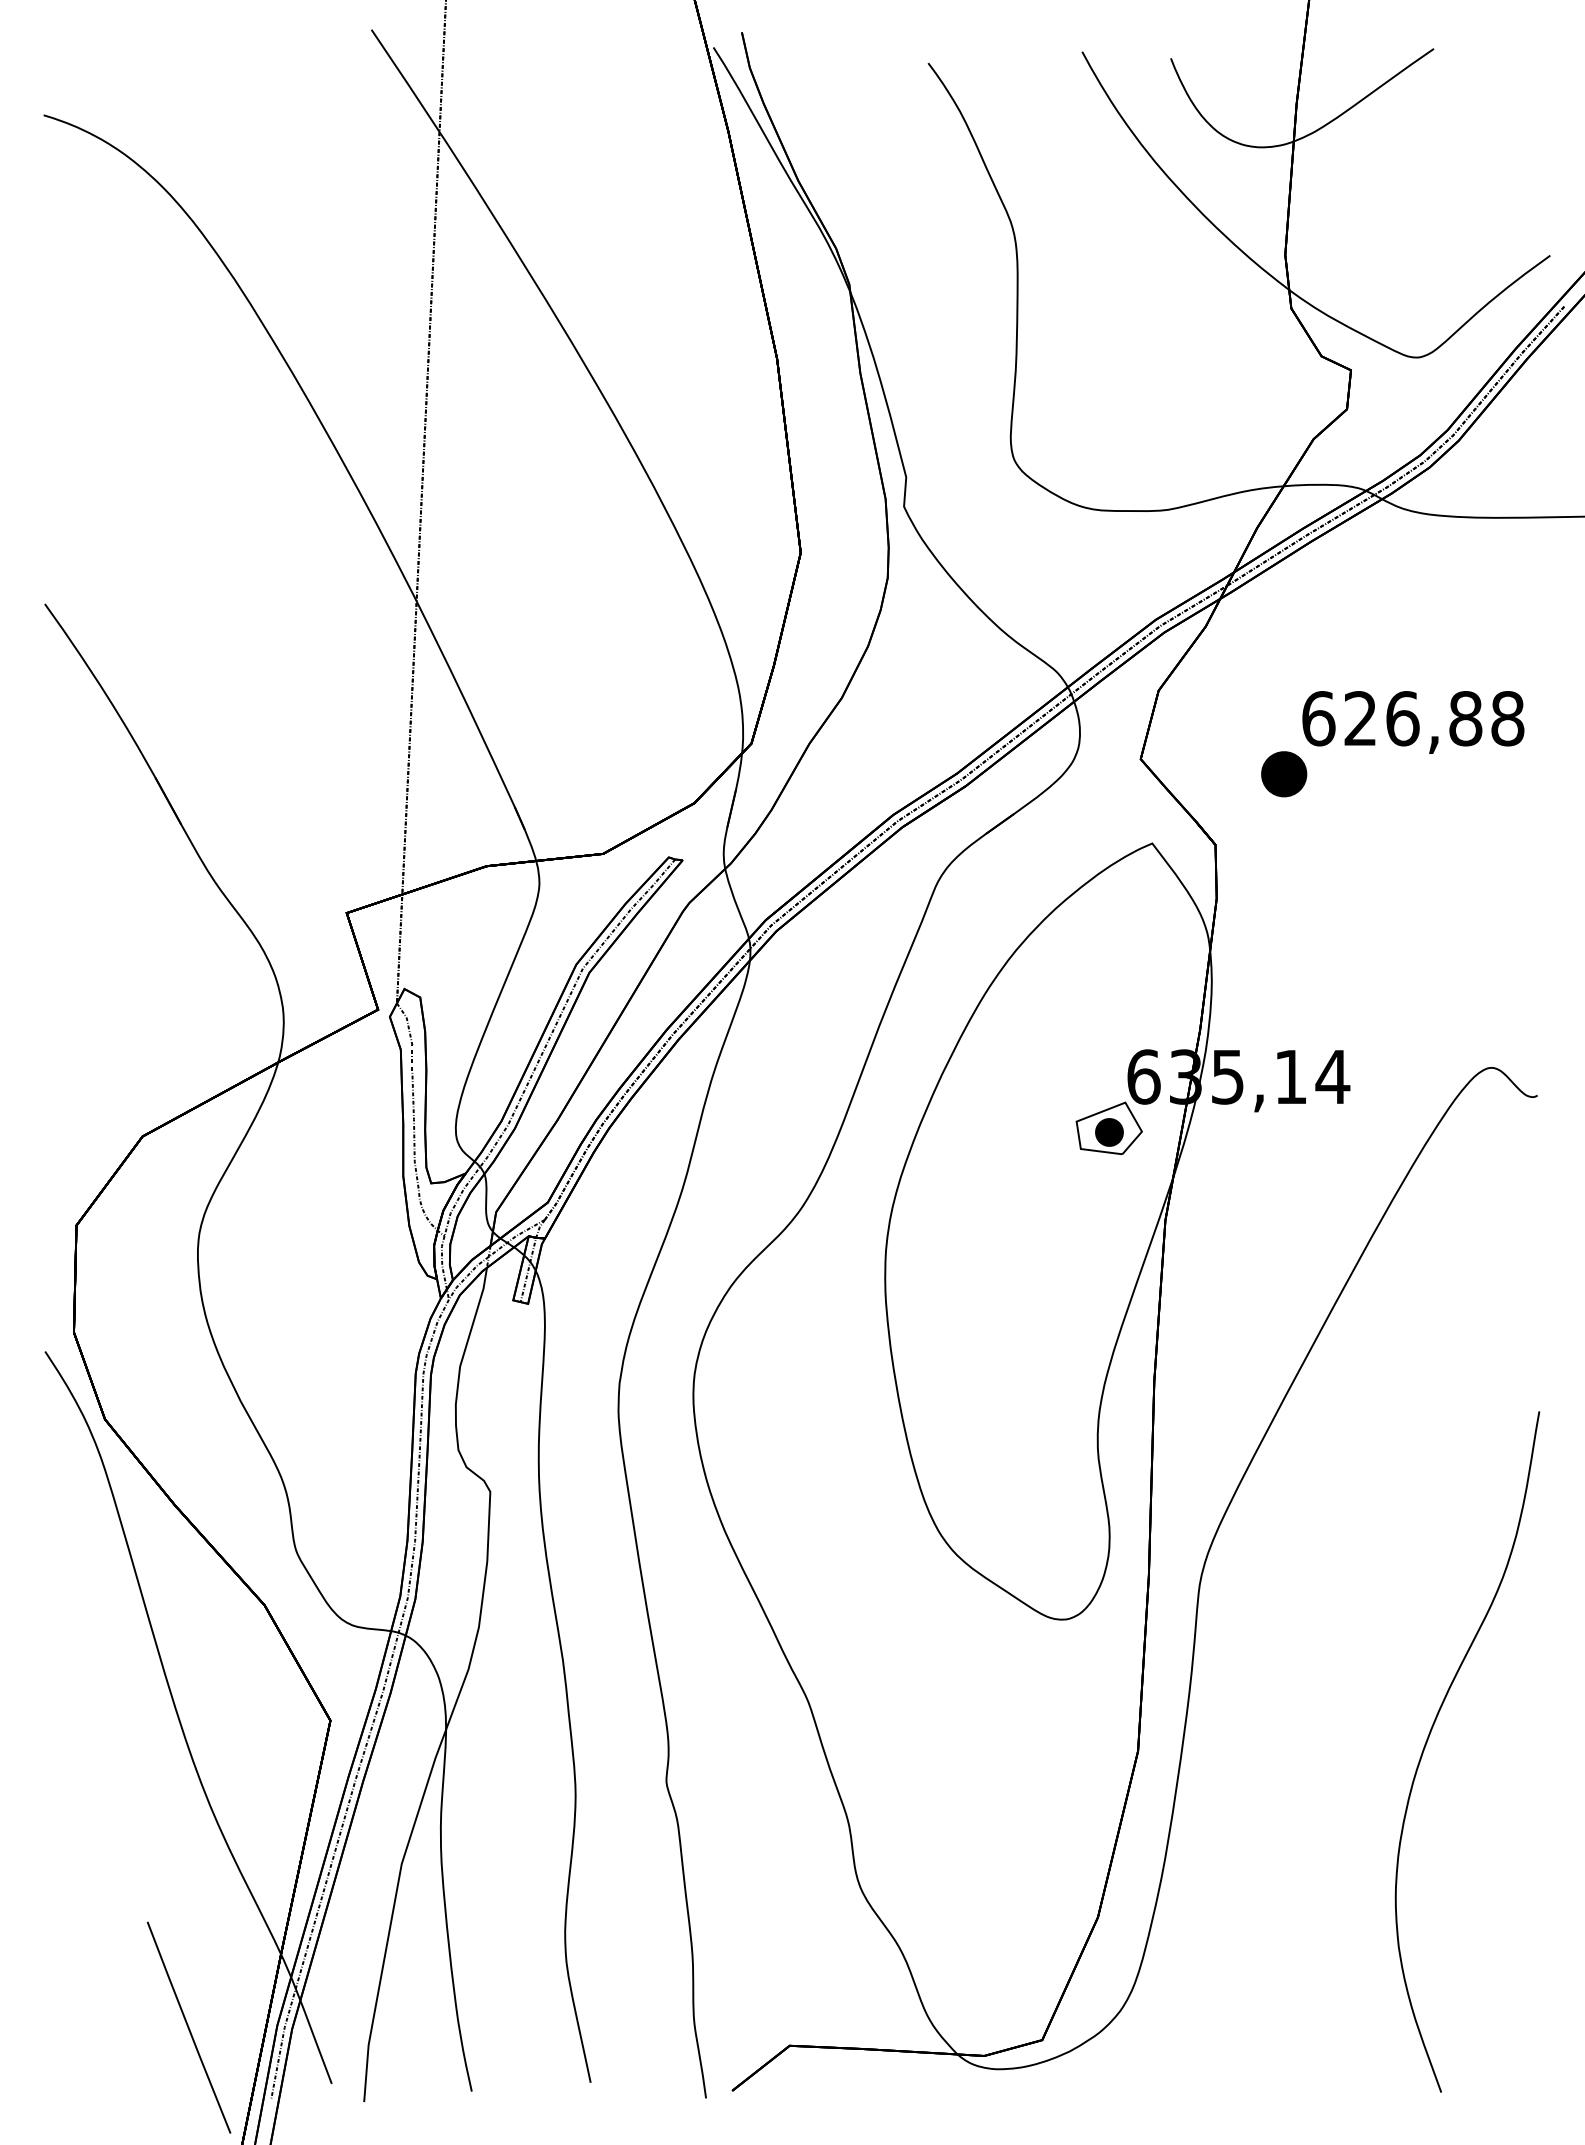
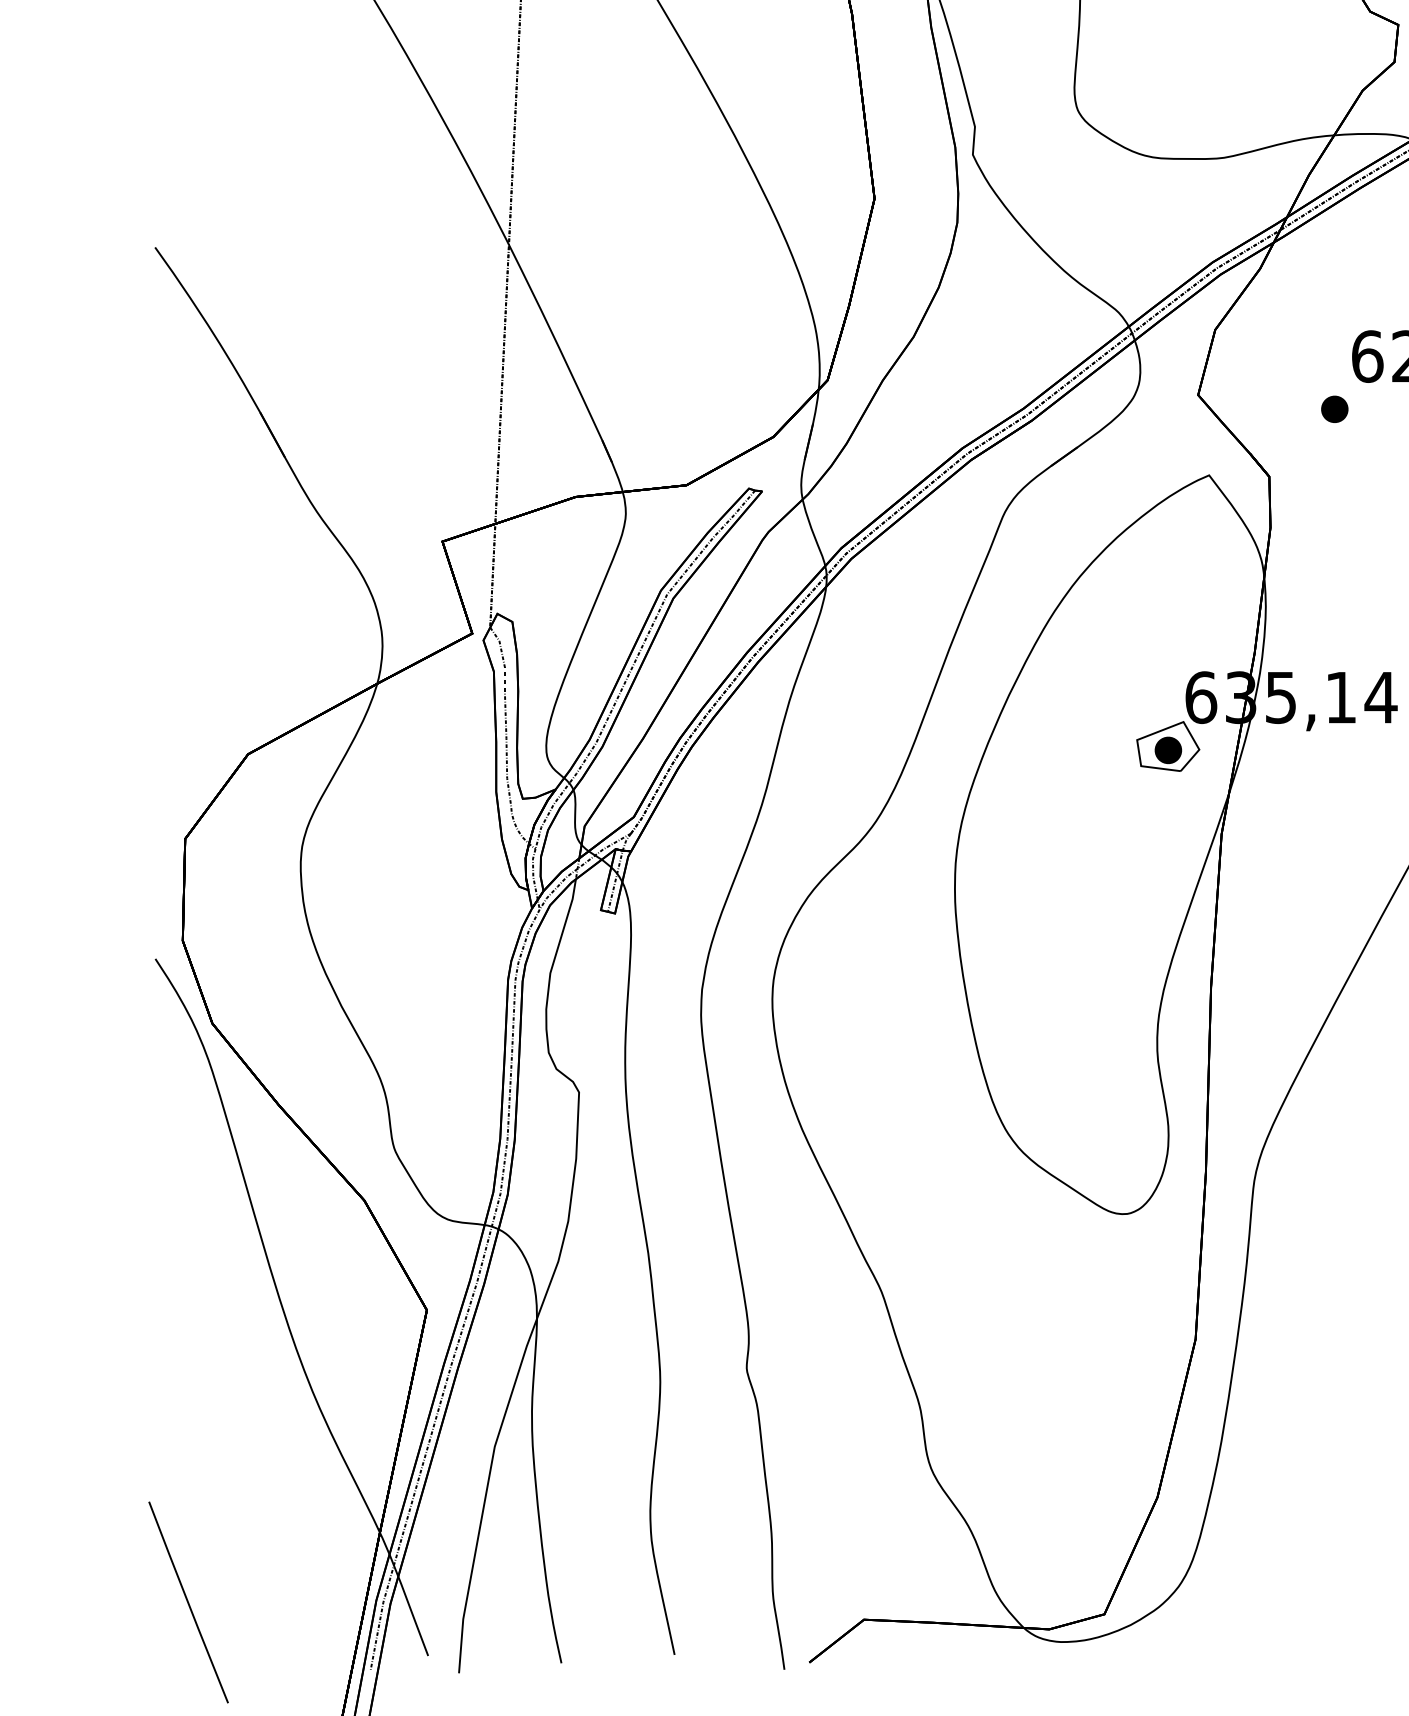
part: (1284, 773) -> (1335, 408), size x0.62
line: (188, 2027) -> (188, 1602), moved

